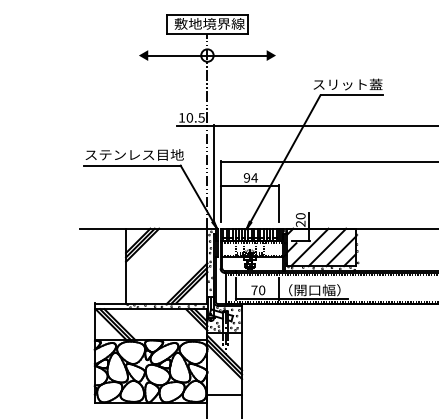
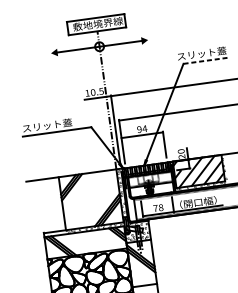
line: (351, 95) -> (205, 61), solid -> dashed
text: (141, 154) -> (62, 123), ステンレス目地 -> スリット蓋
text: (262, 290) -> (161, 207), 70 -> 78

